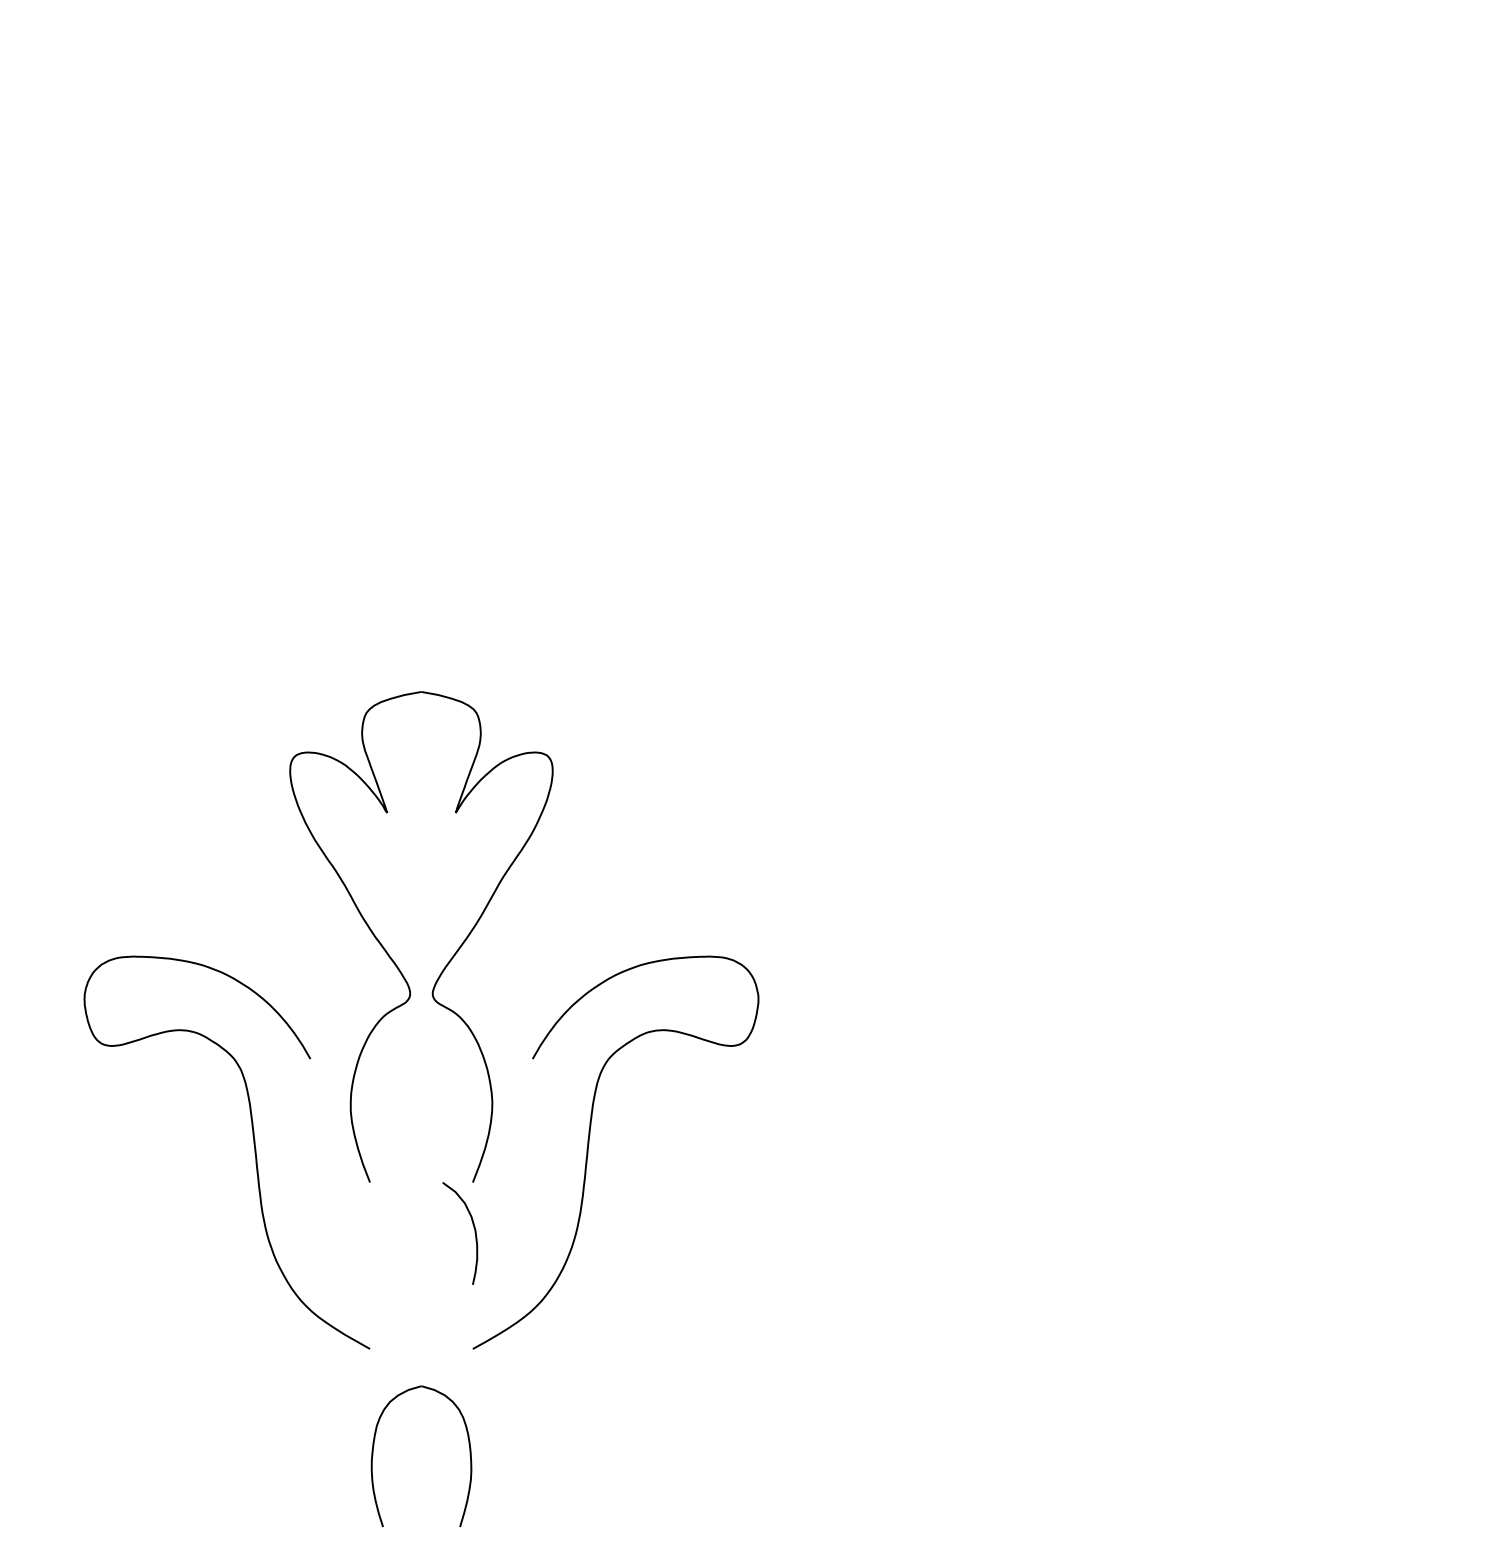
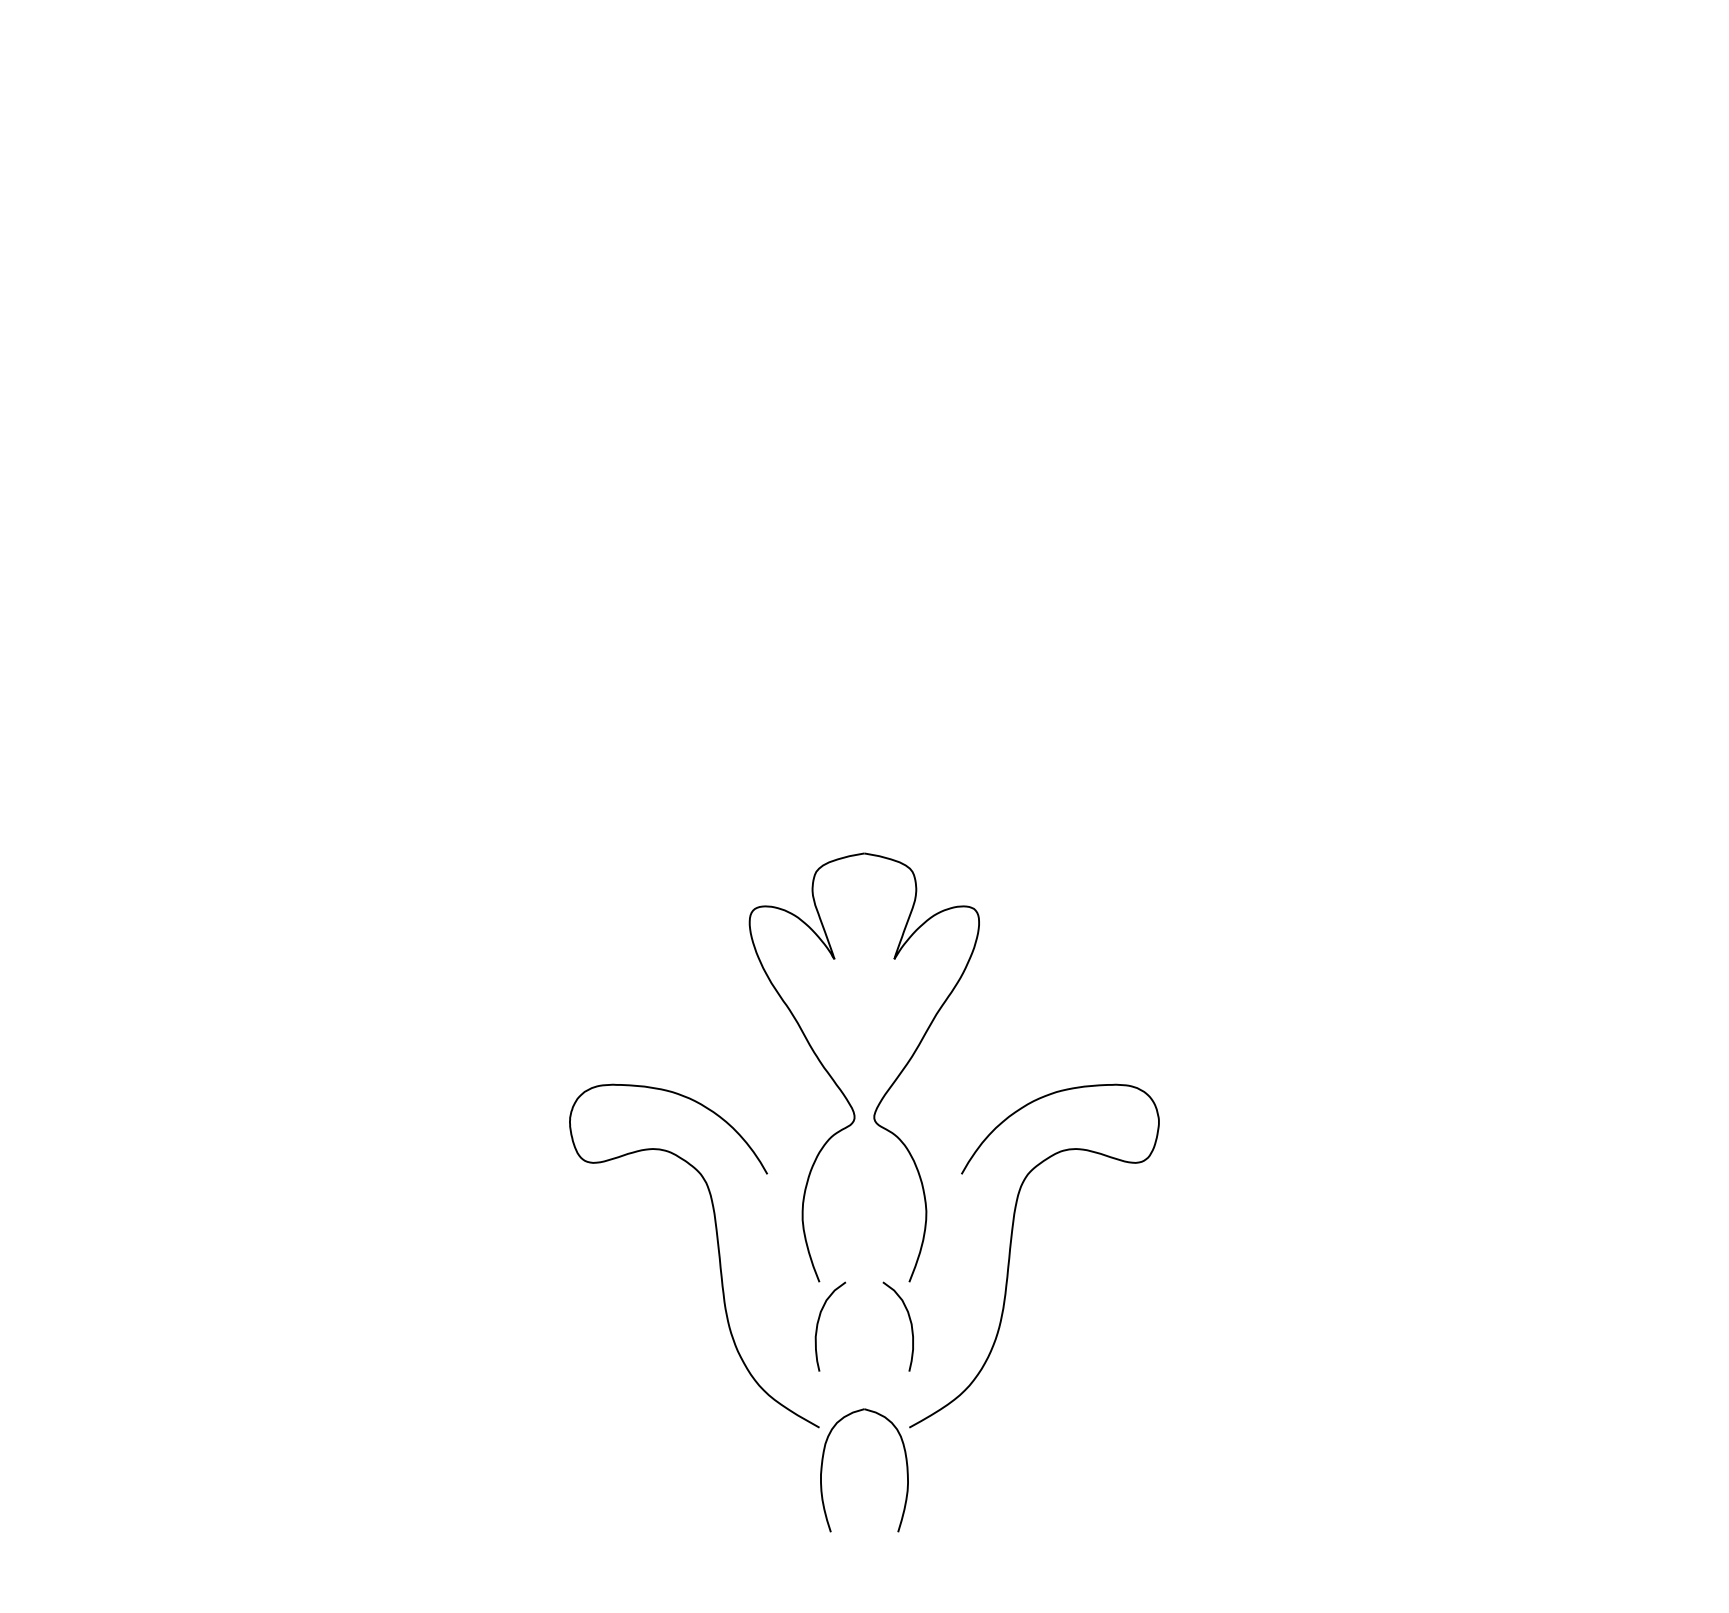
curve: (368, 1232) -> (818, 1325), added
part: (374, 1446) -> (823, 1461), moved

